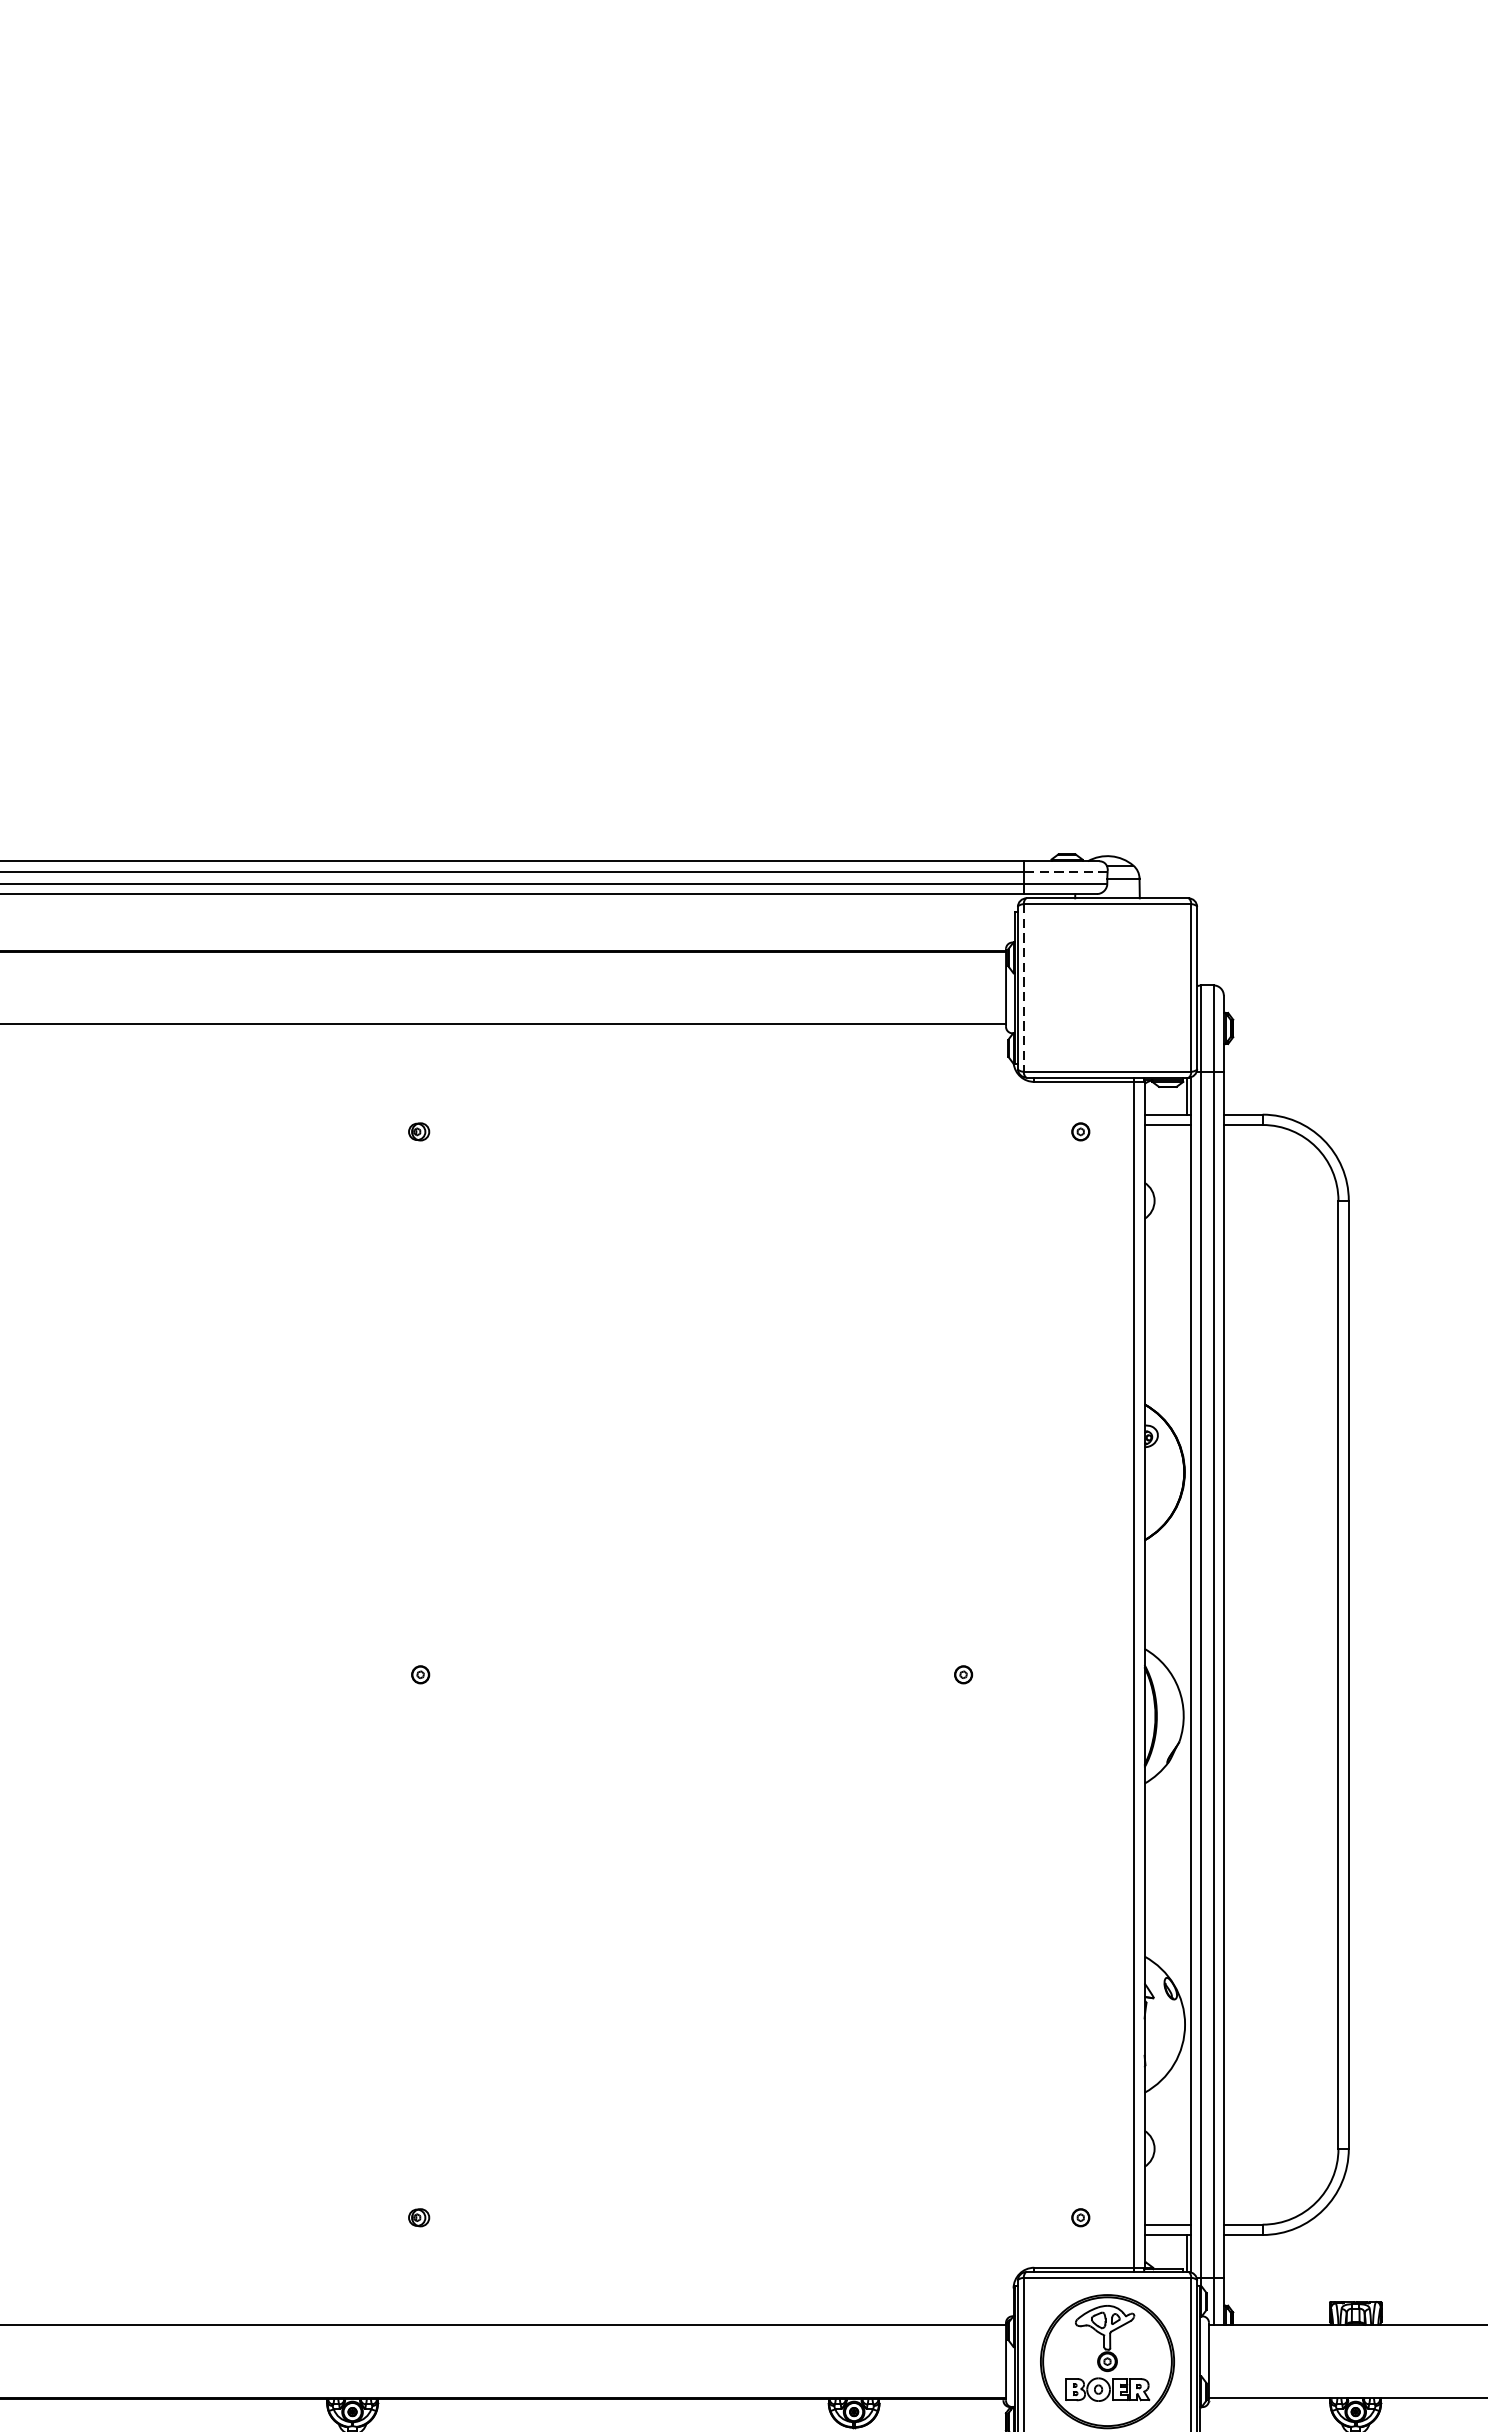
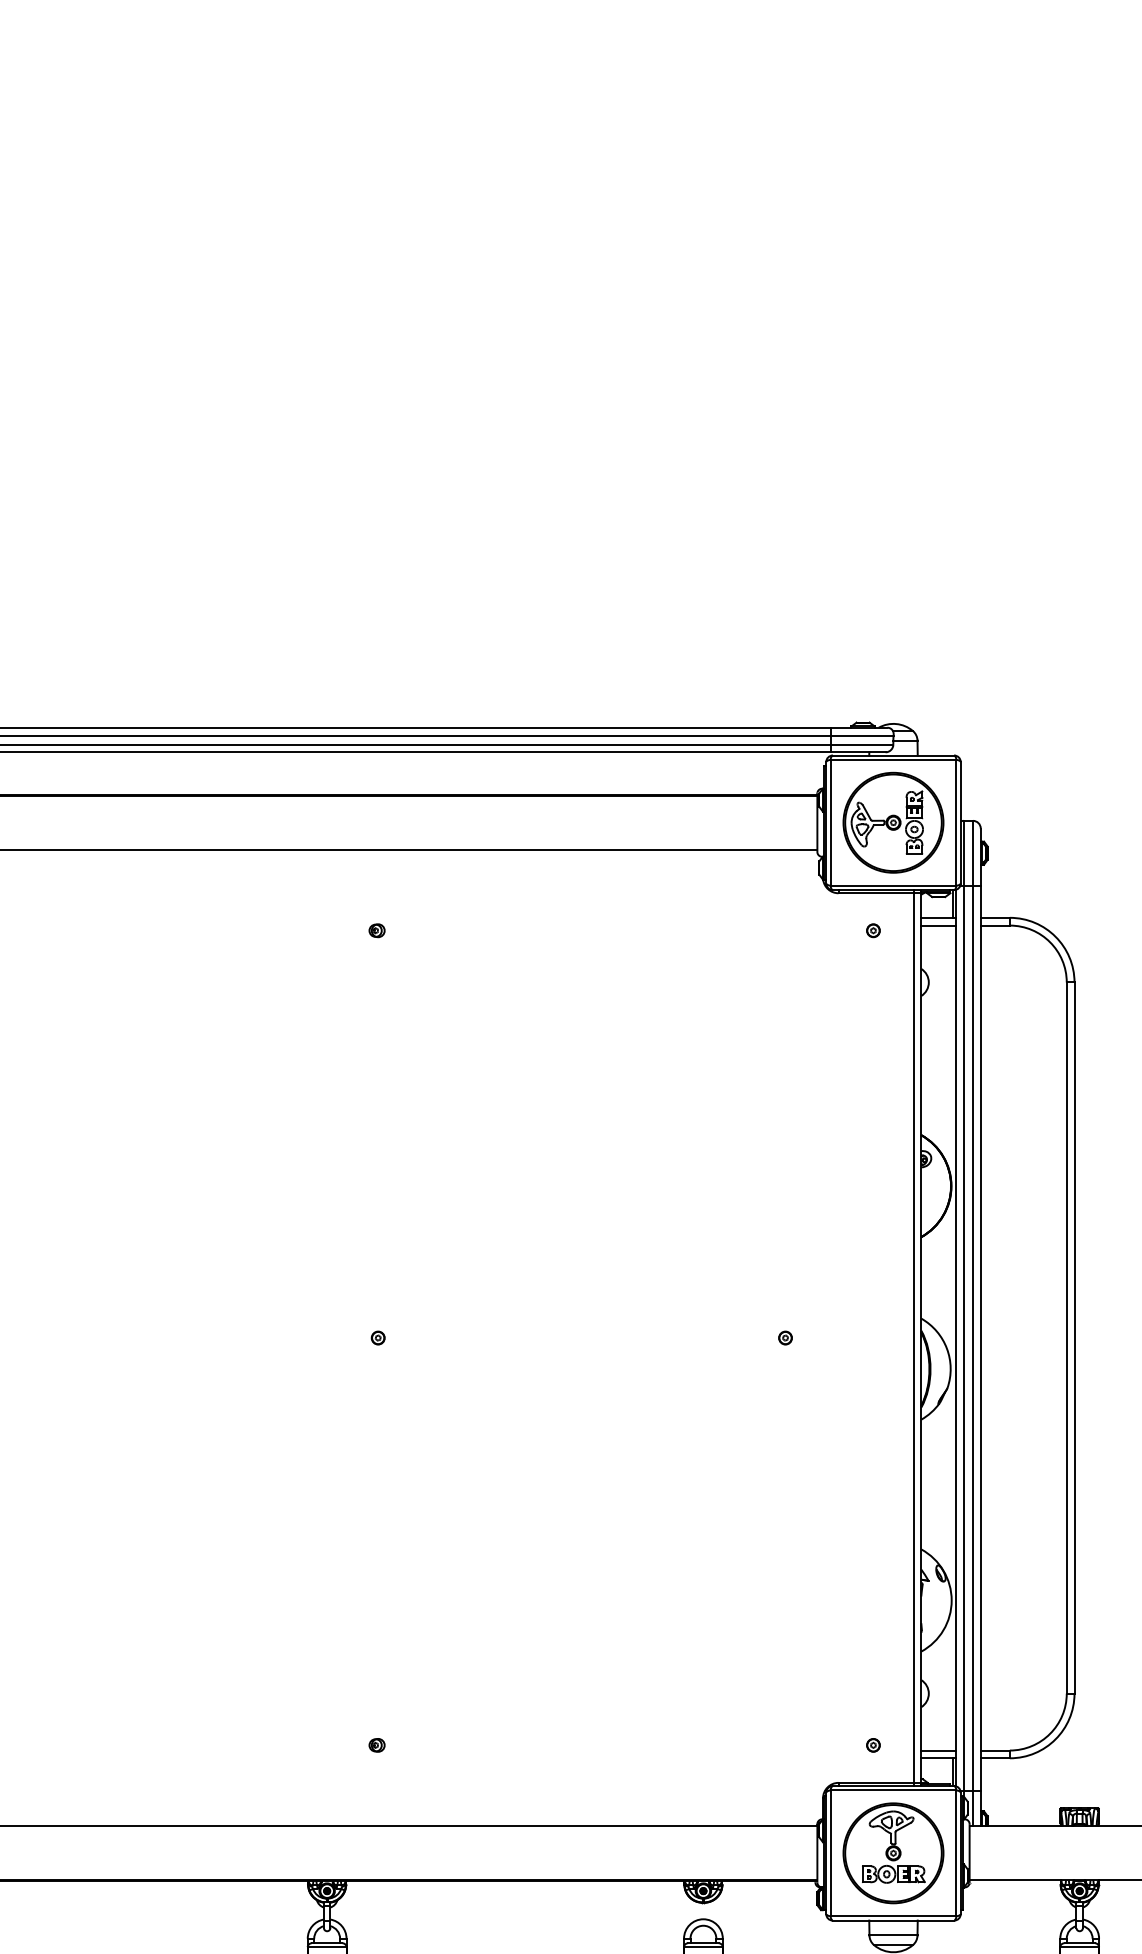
line: (1064, 871) -> (861, 735), dashed -> solid
line: (1023, 987) -> (830, 822), dashed -> solid
part: (1107, 987) -> (893, 822), added

